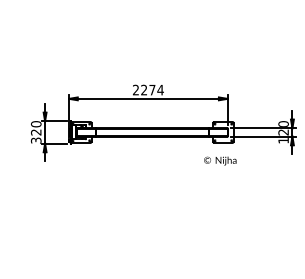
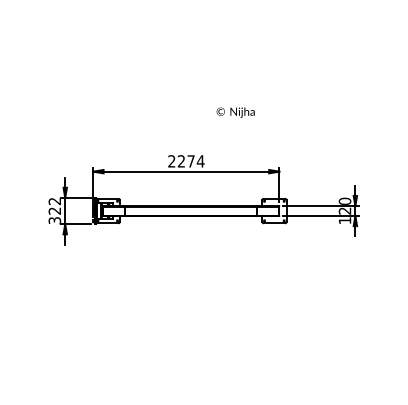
text: (35, 124) -> (54, 201), 320 -> 322
text: (220, 160) -> (235, 112), moved

